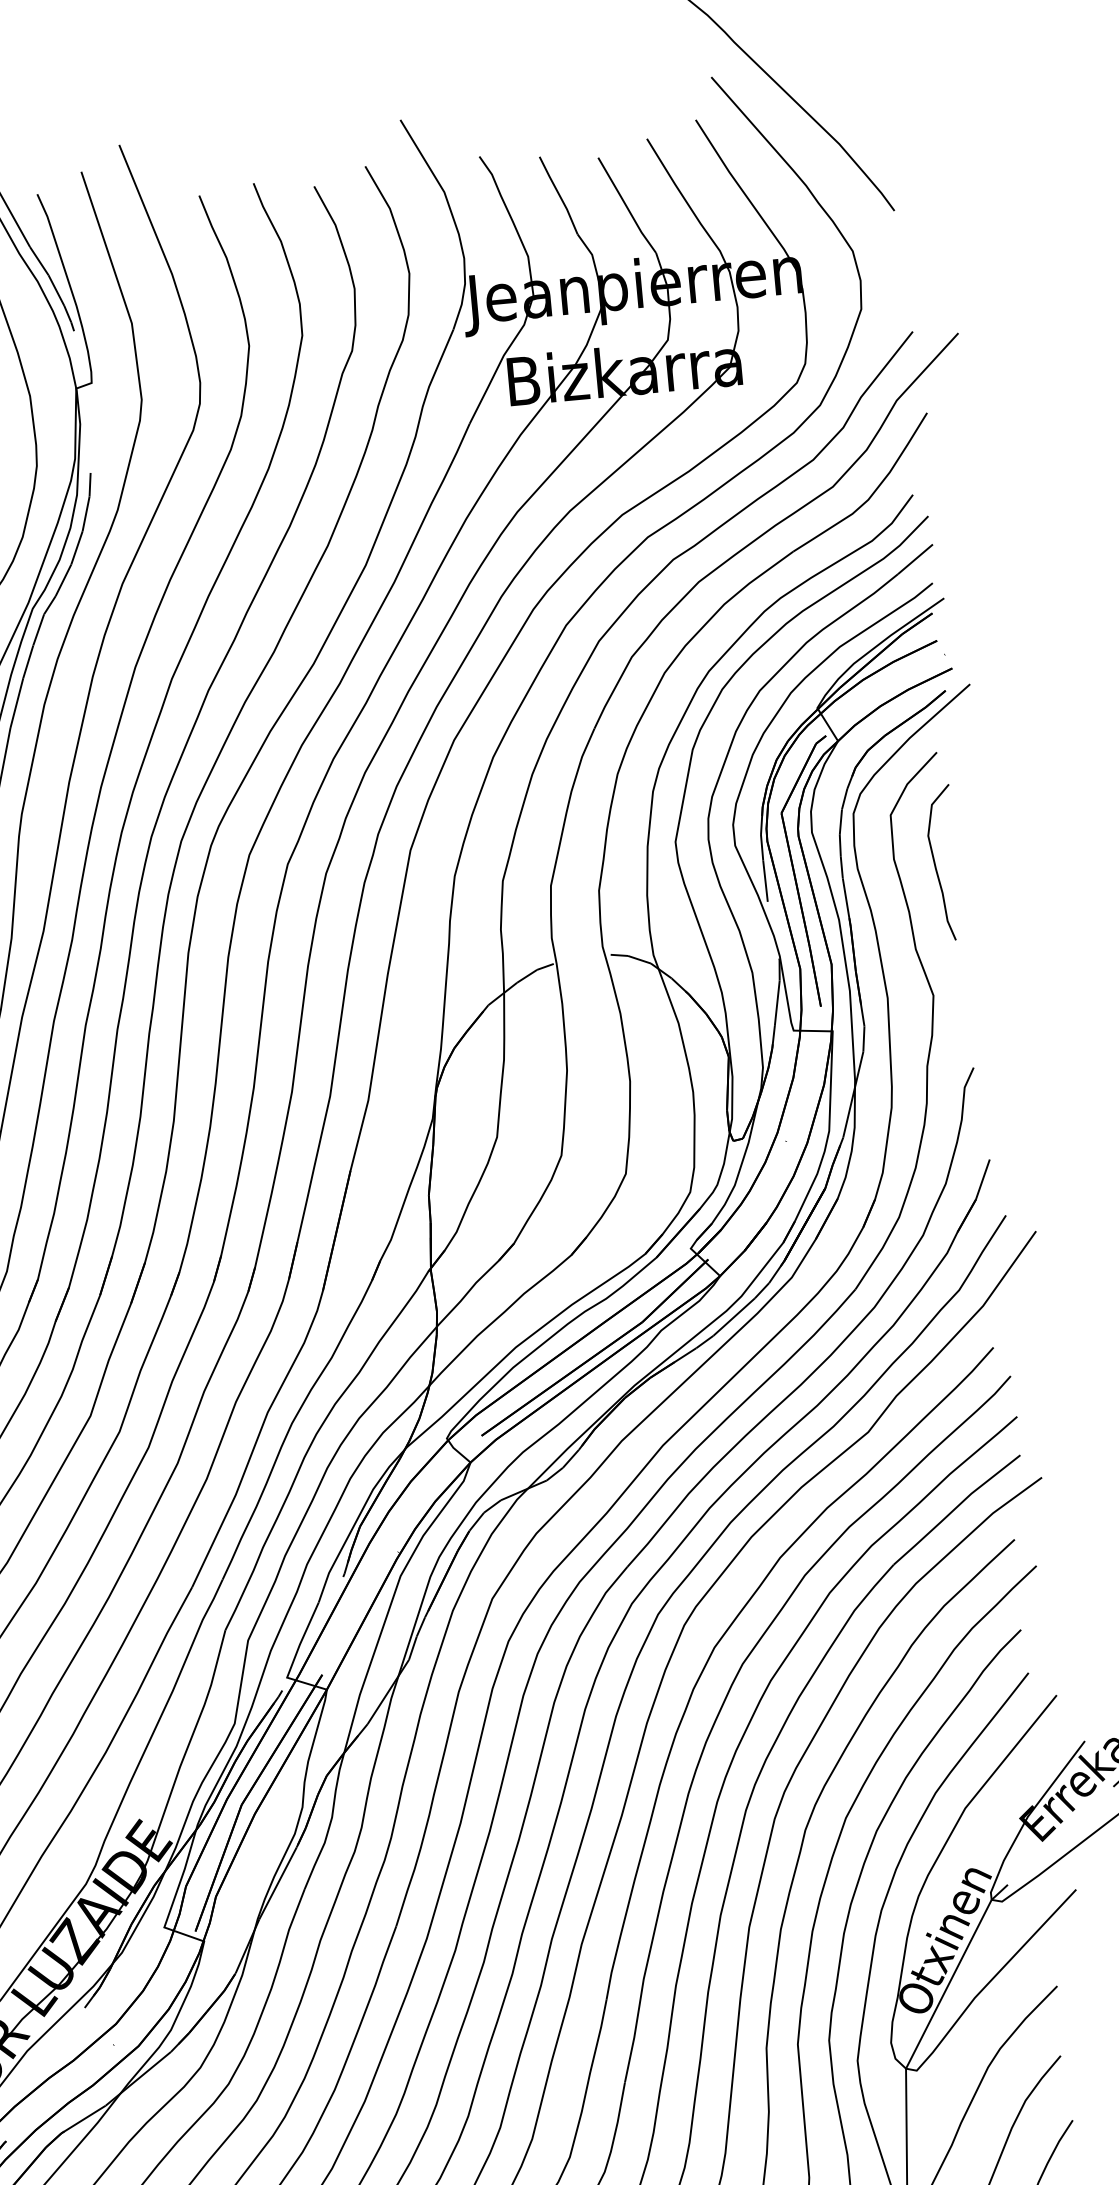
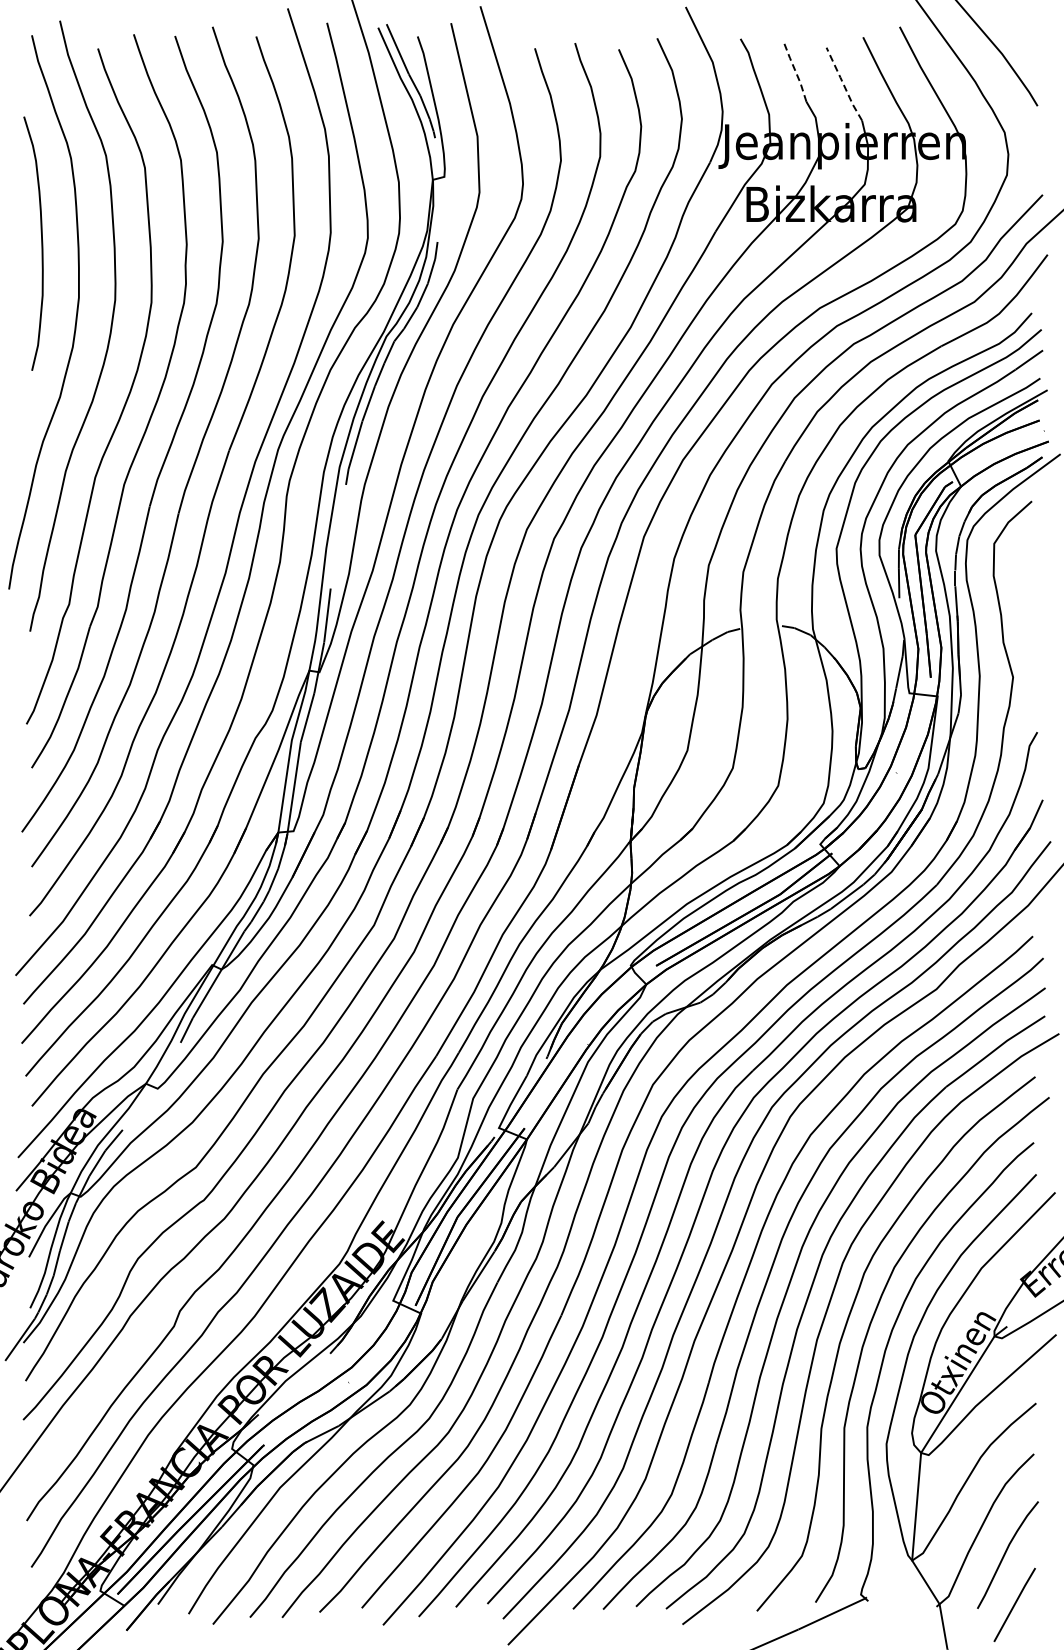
line: (558, 194) -> (795, 71), solid -> dashed
line: (626, 205) -> (843, 84), solid -> dashed
curve: (935, 863) -> (1023, 581), removed

